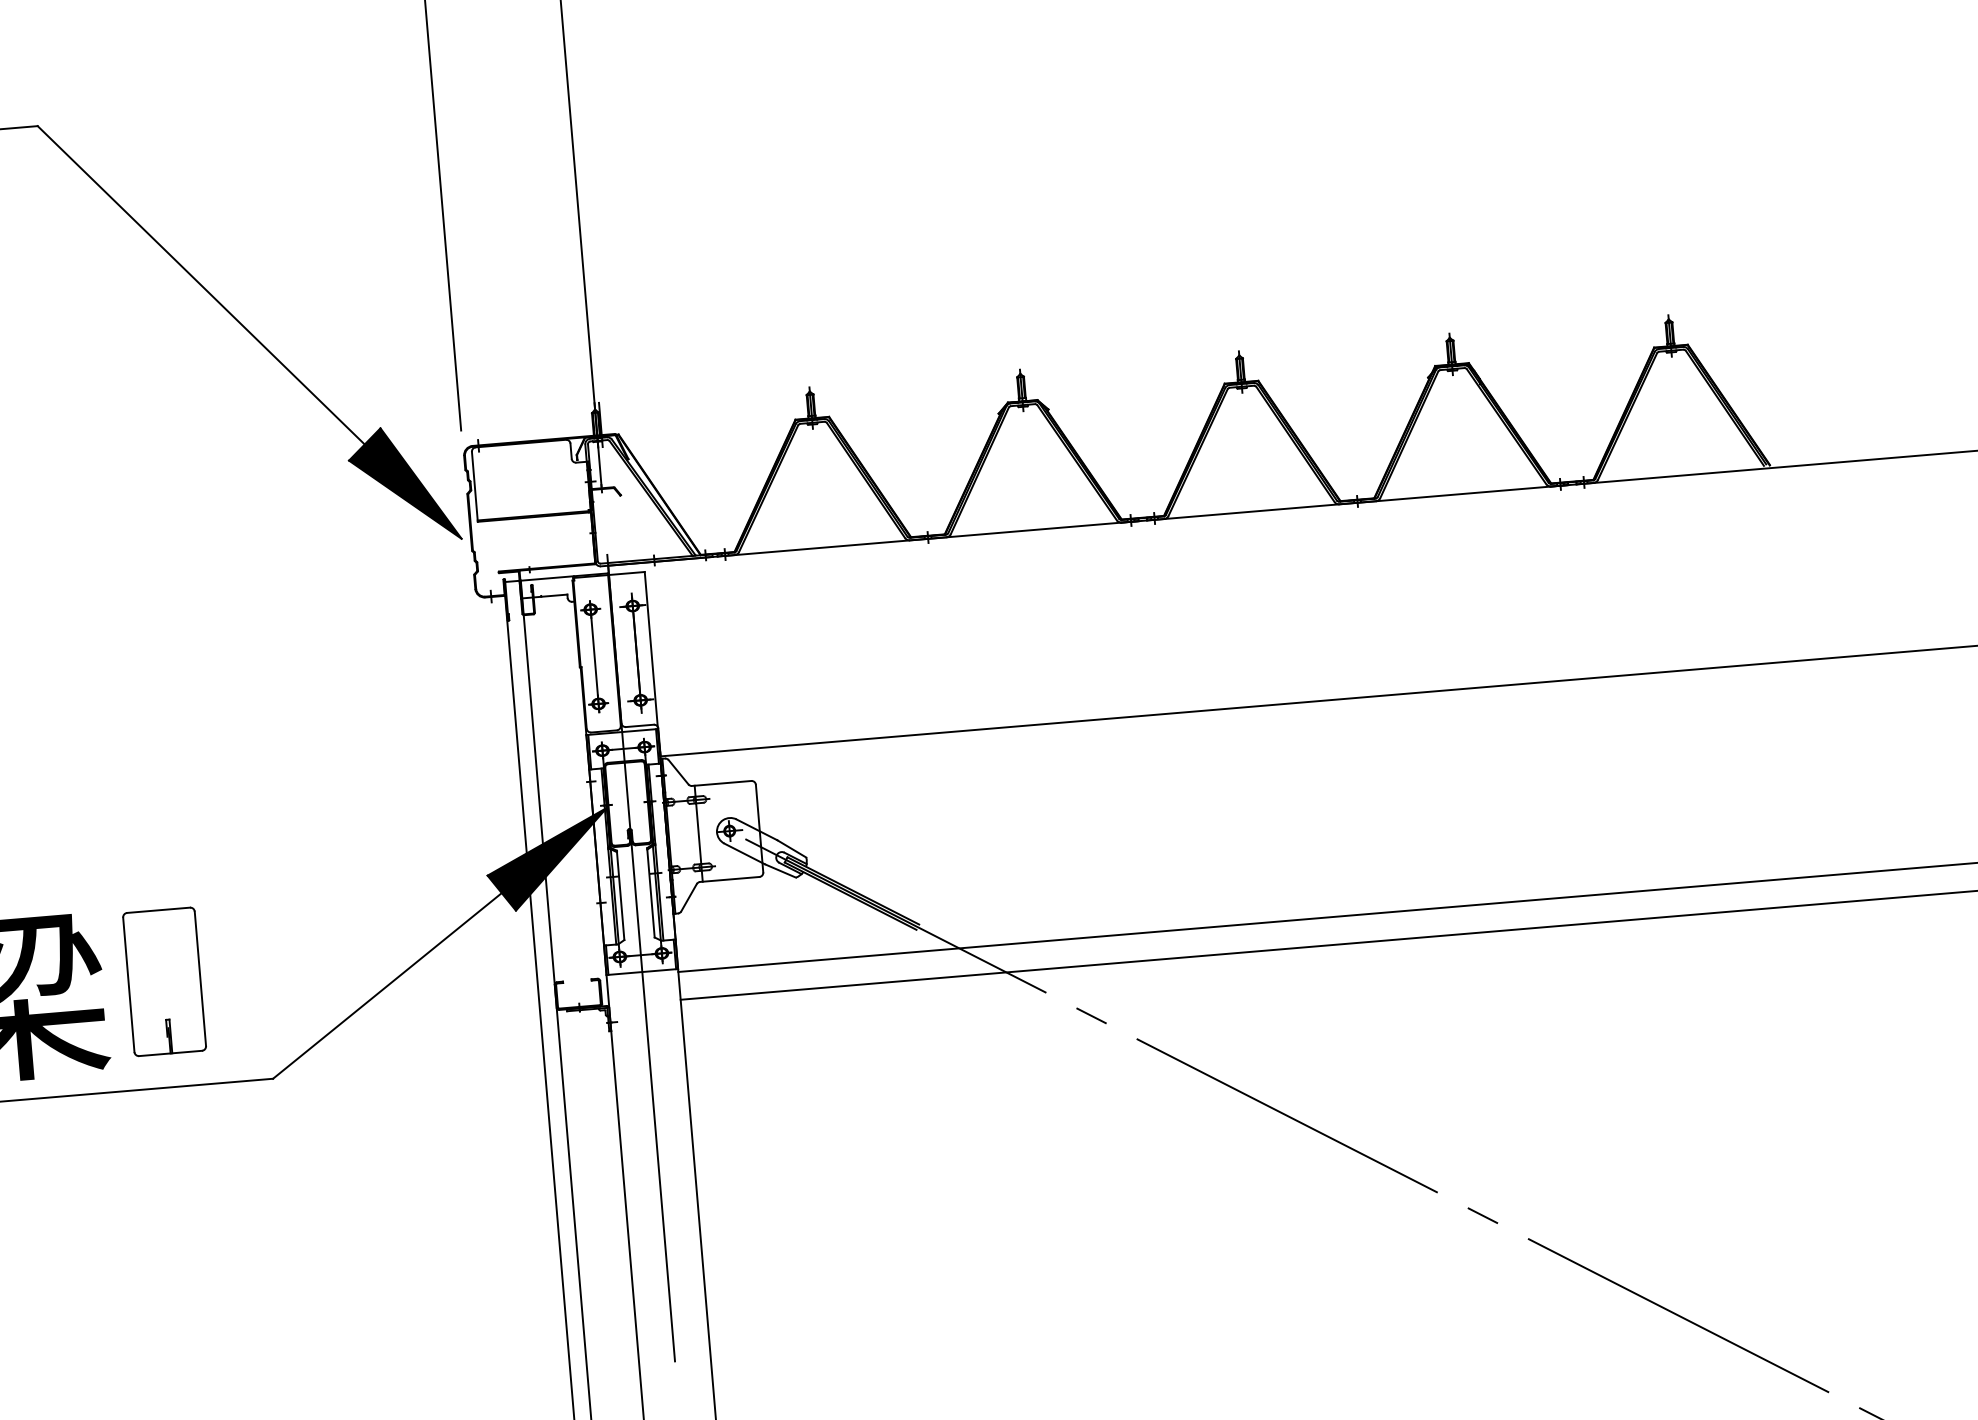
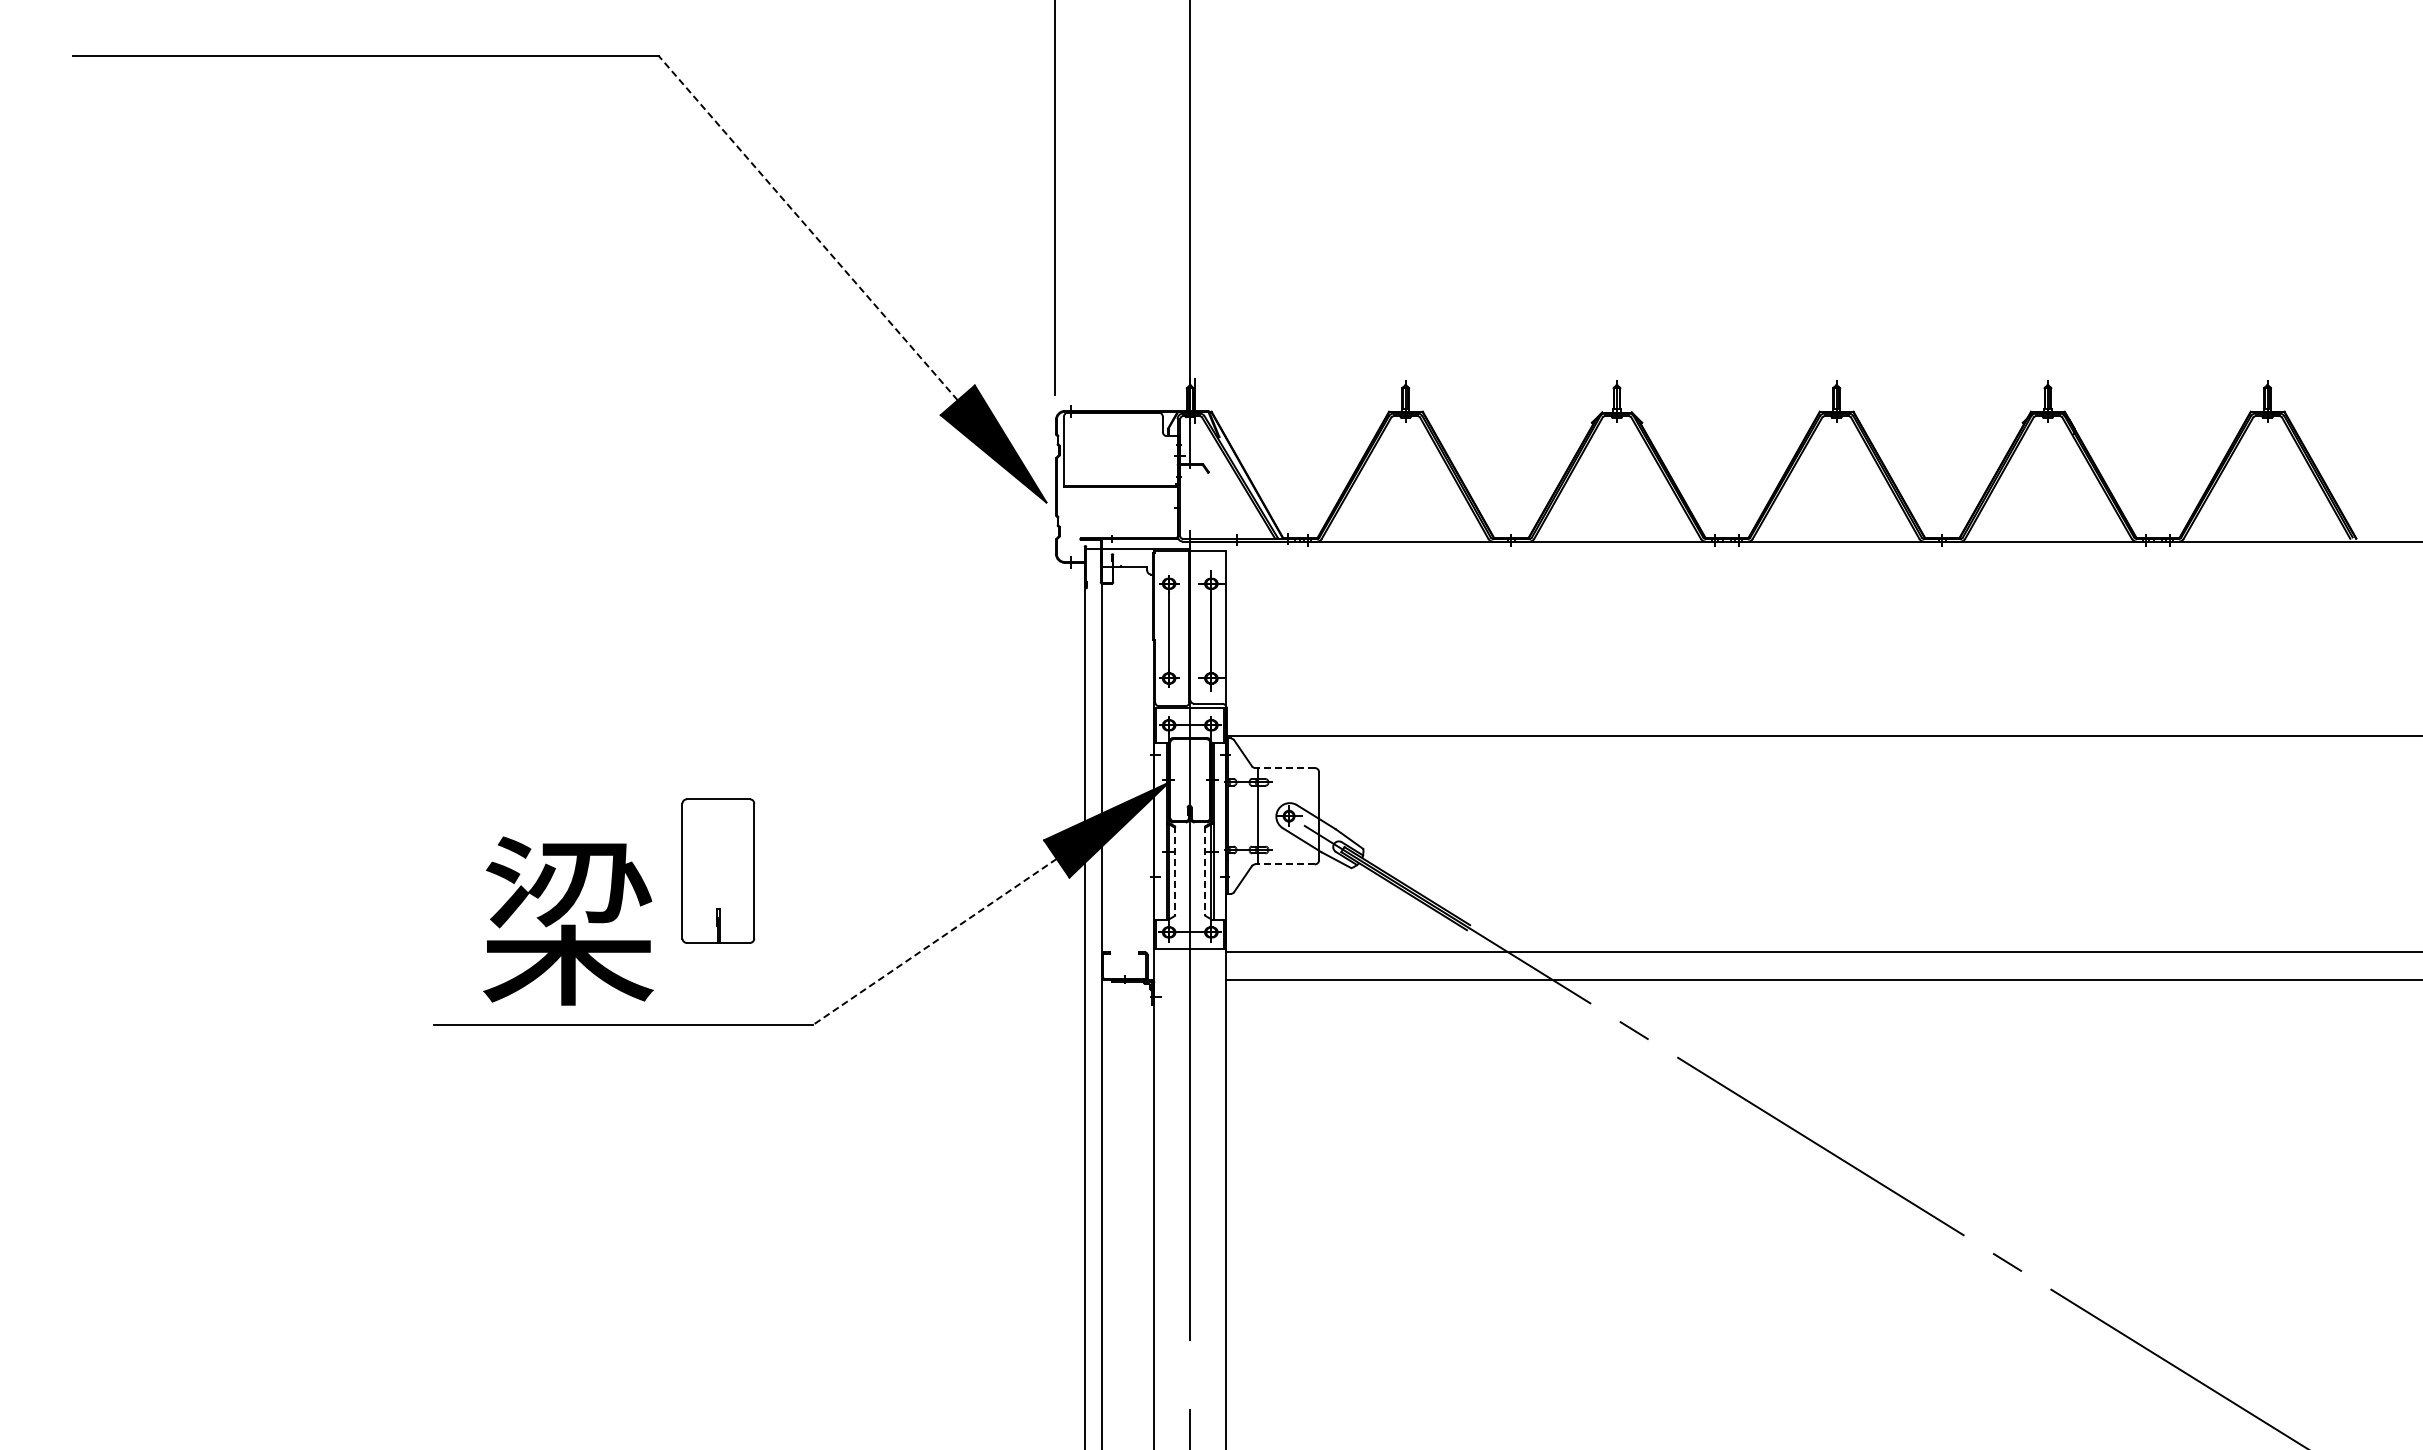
line: (200, 284) -> (807, 227), solid -> dashed
line: (722, 783) -> (1285, 768), solid -> dashed
line: (730, 879) -> (1285, 864), solid -> dashed
line: (651, 893) -> (1205, 871), solid -> dashed
line: (621, 895) -> (1175, 871), solid -> dashed
part: (164, 981) -> (718, 870), moved
line: (386, 986) -> (934, 942), solid -> dashed

